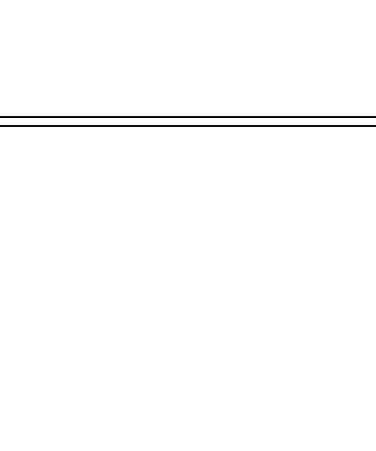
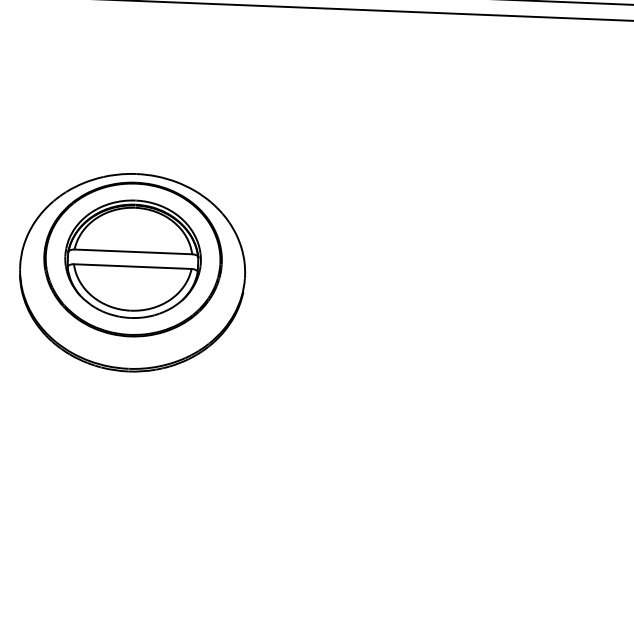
part: (93, 278) -> (132, 272), added

